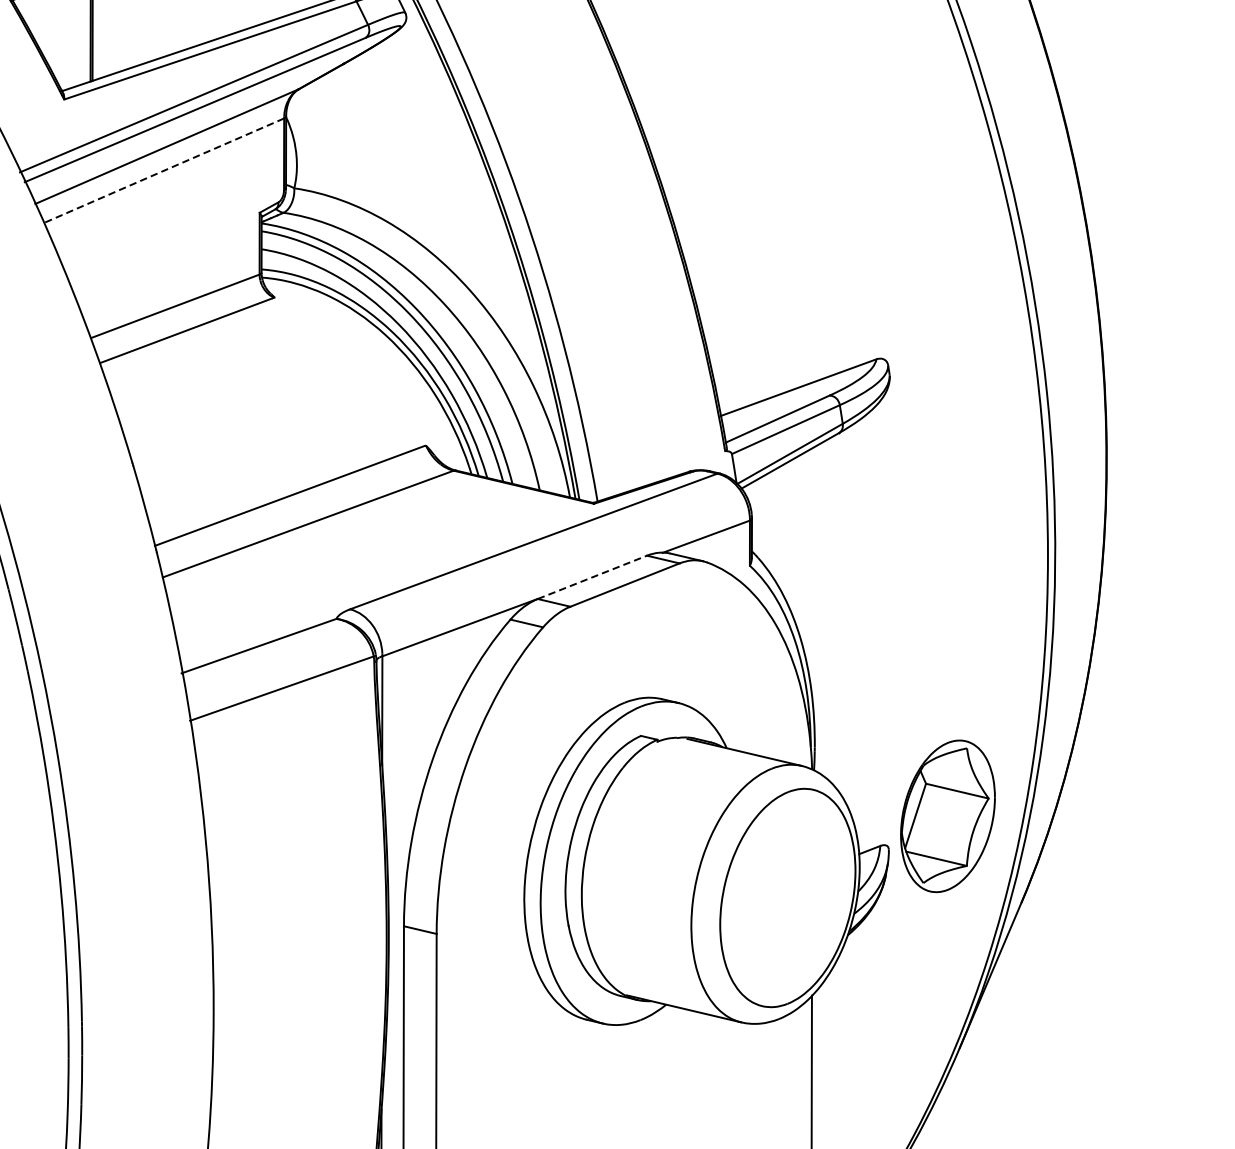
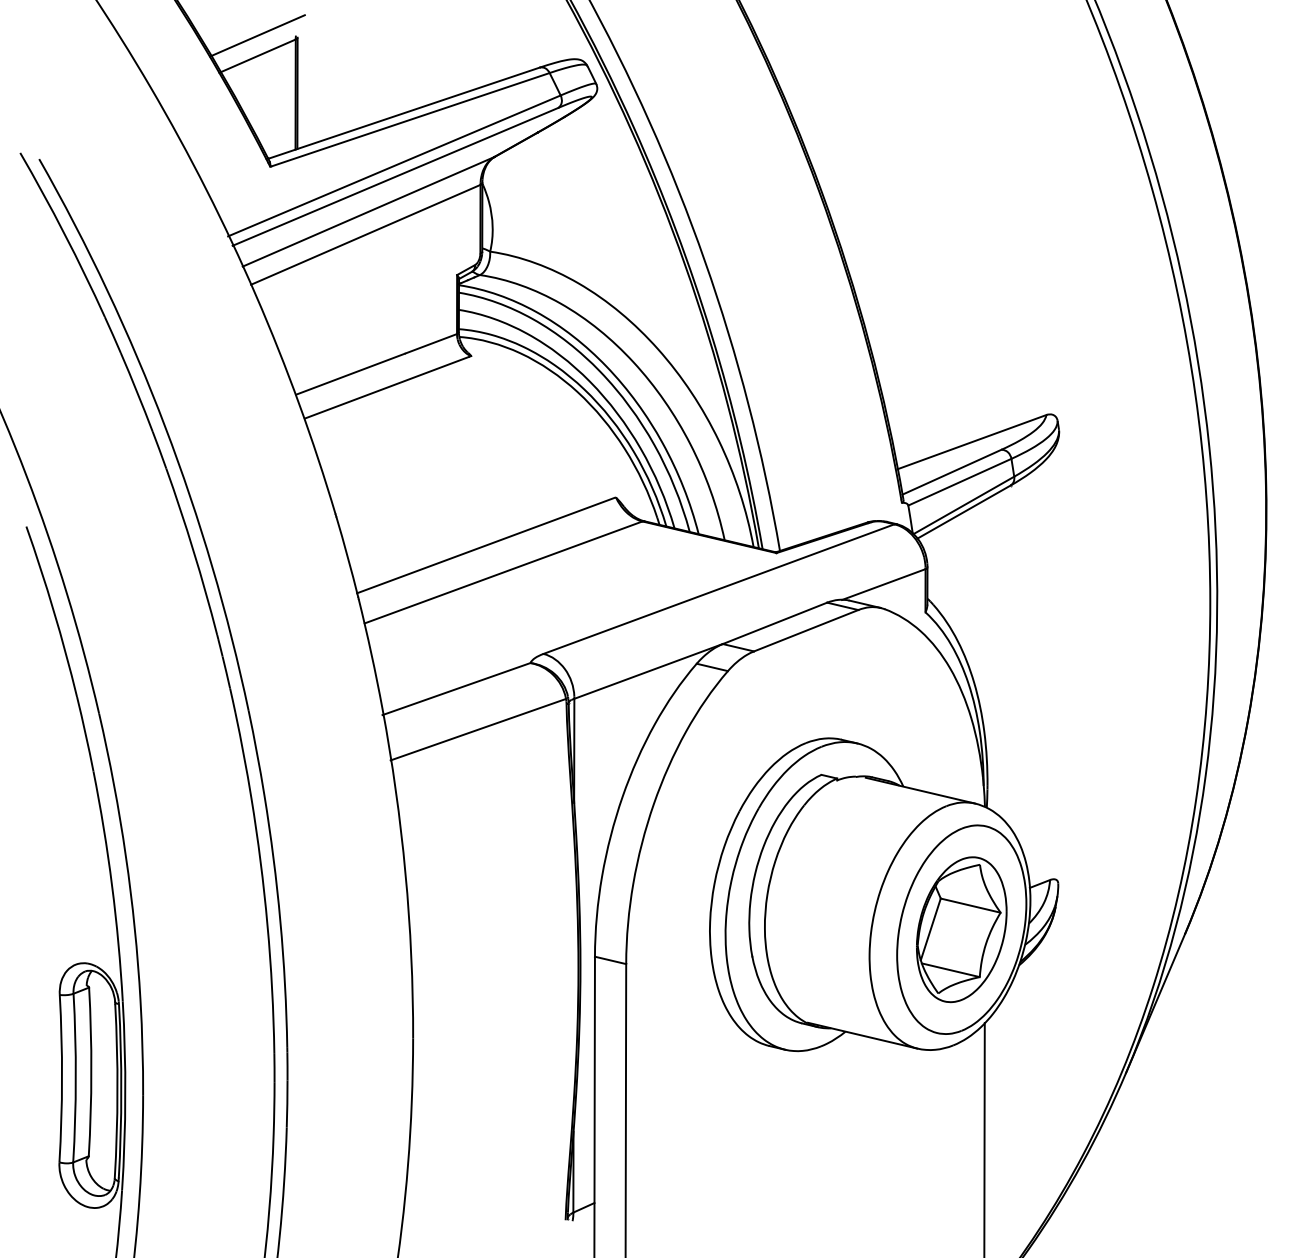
line: (163, 171) -> (365, 235), dashed -> solid
line: (592, 577) -> (775, 623), dashed -> solid
part: (947, 816) -> (961, 929), moved

